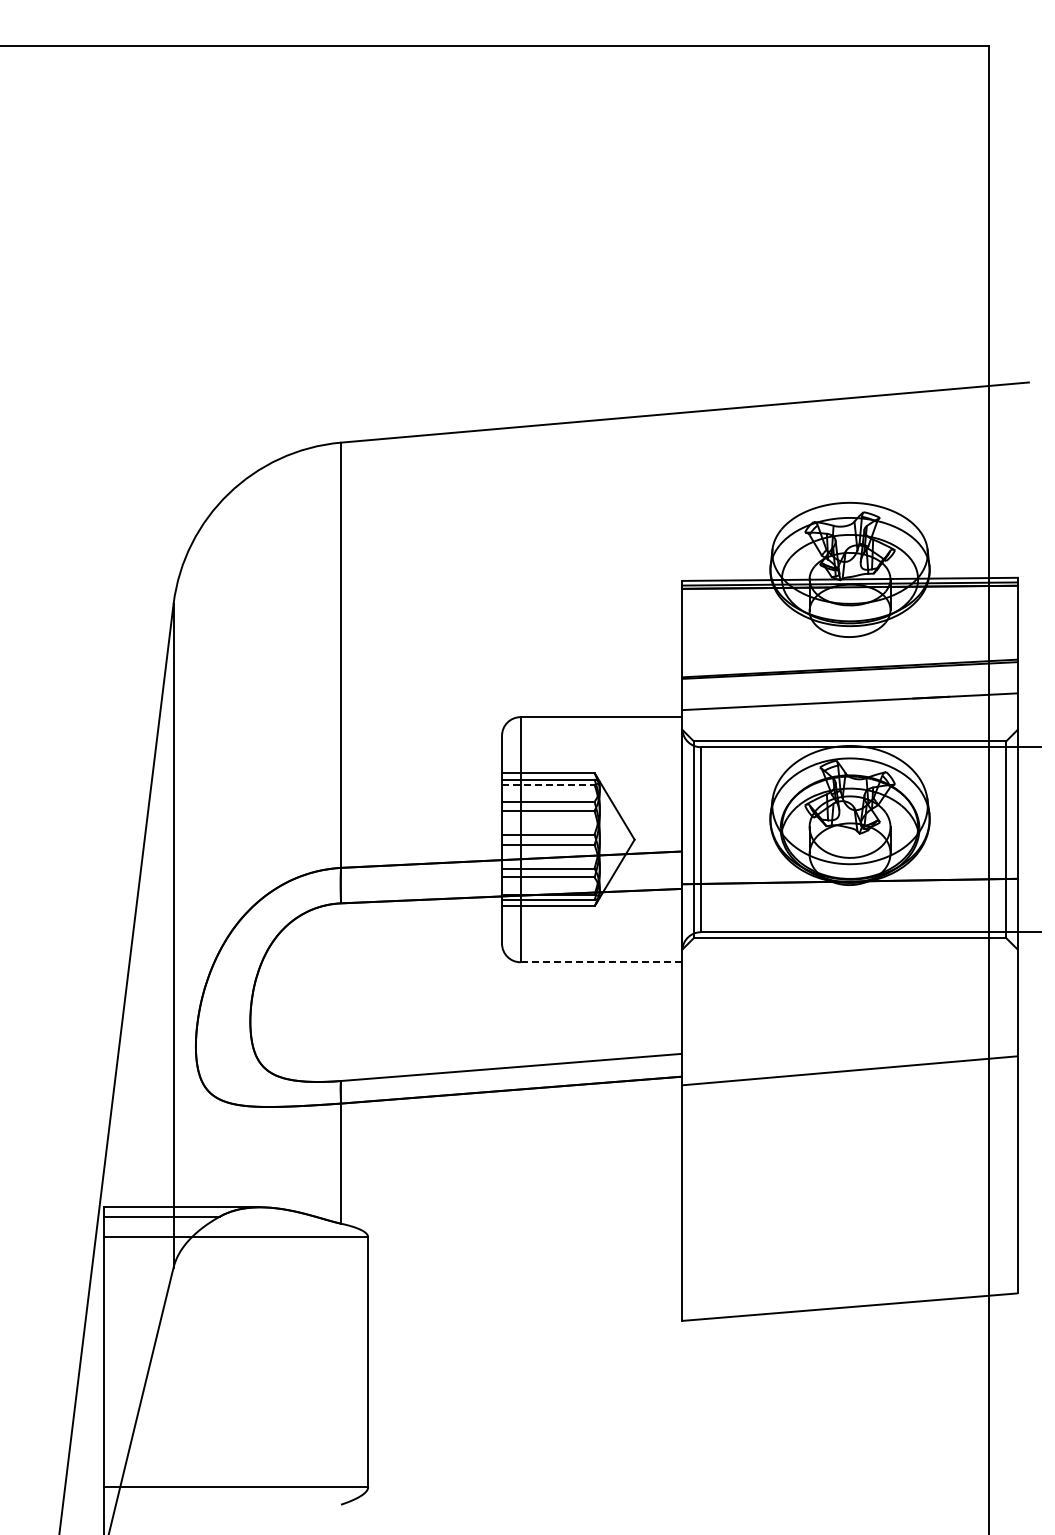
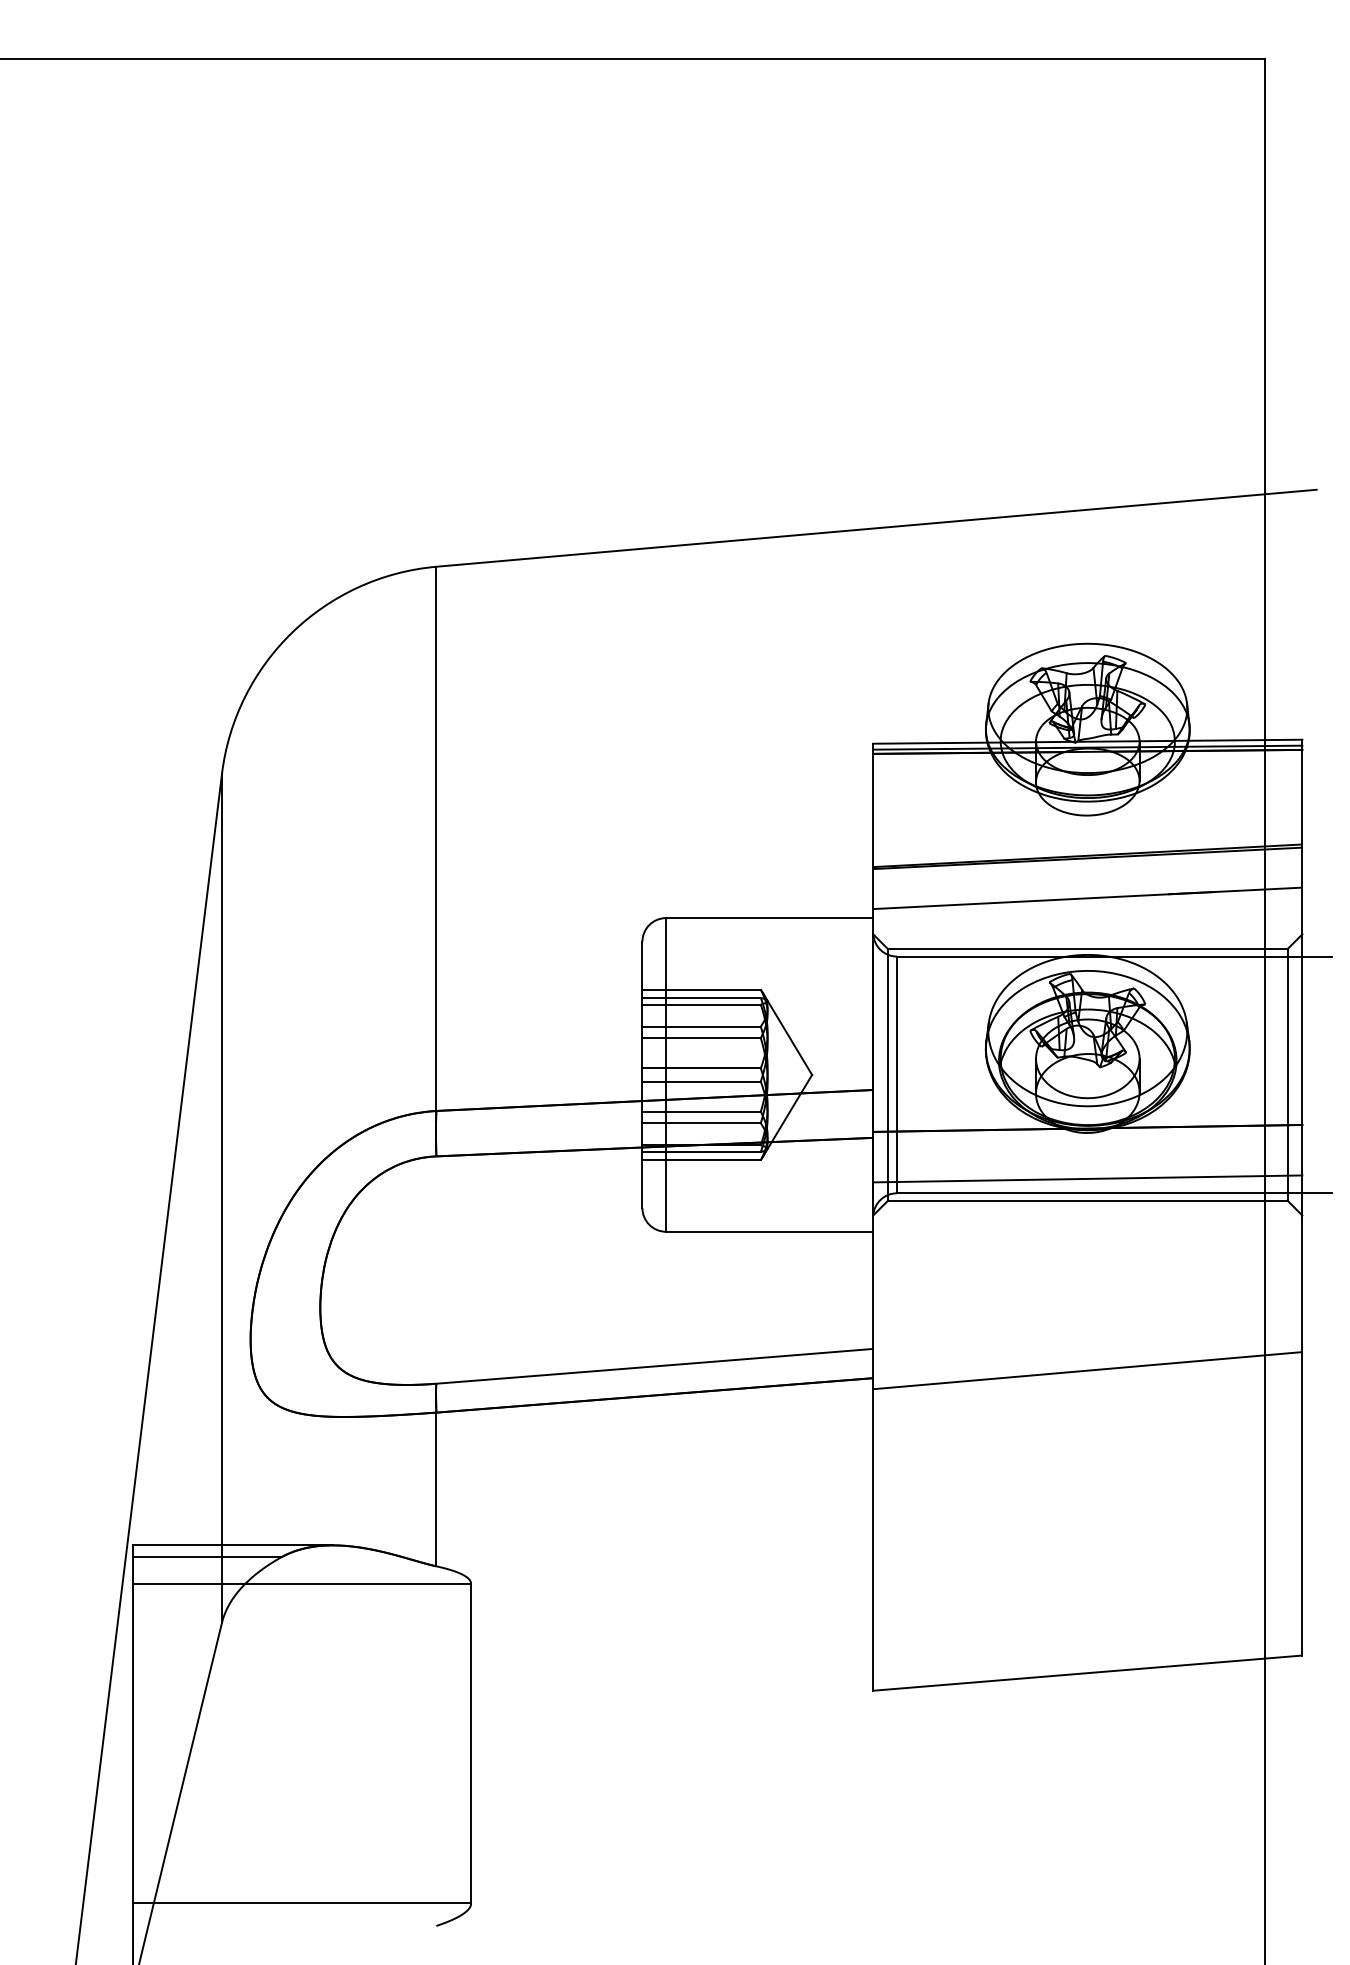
line: (548, 784) -> (701, 1004), dashed -> solid
line: (849, 920) -> (1087, 1178), added
line: (601, 962) -> (769, 1232), dashed -> solid

